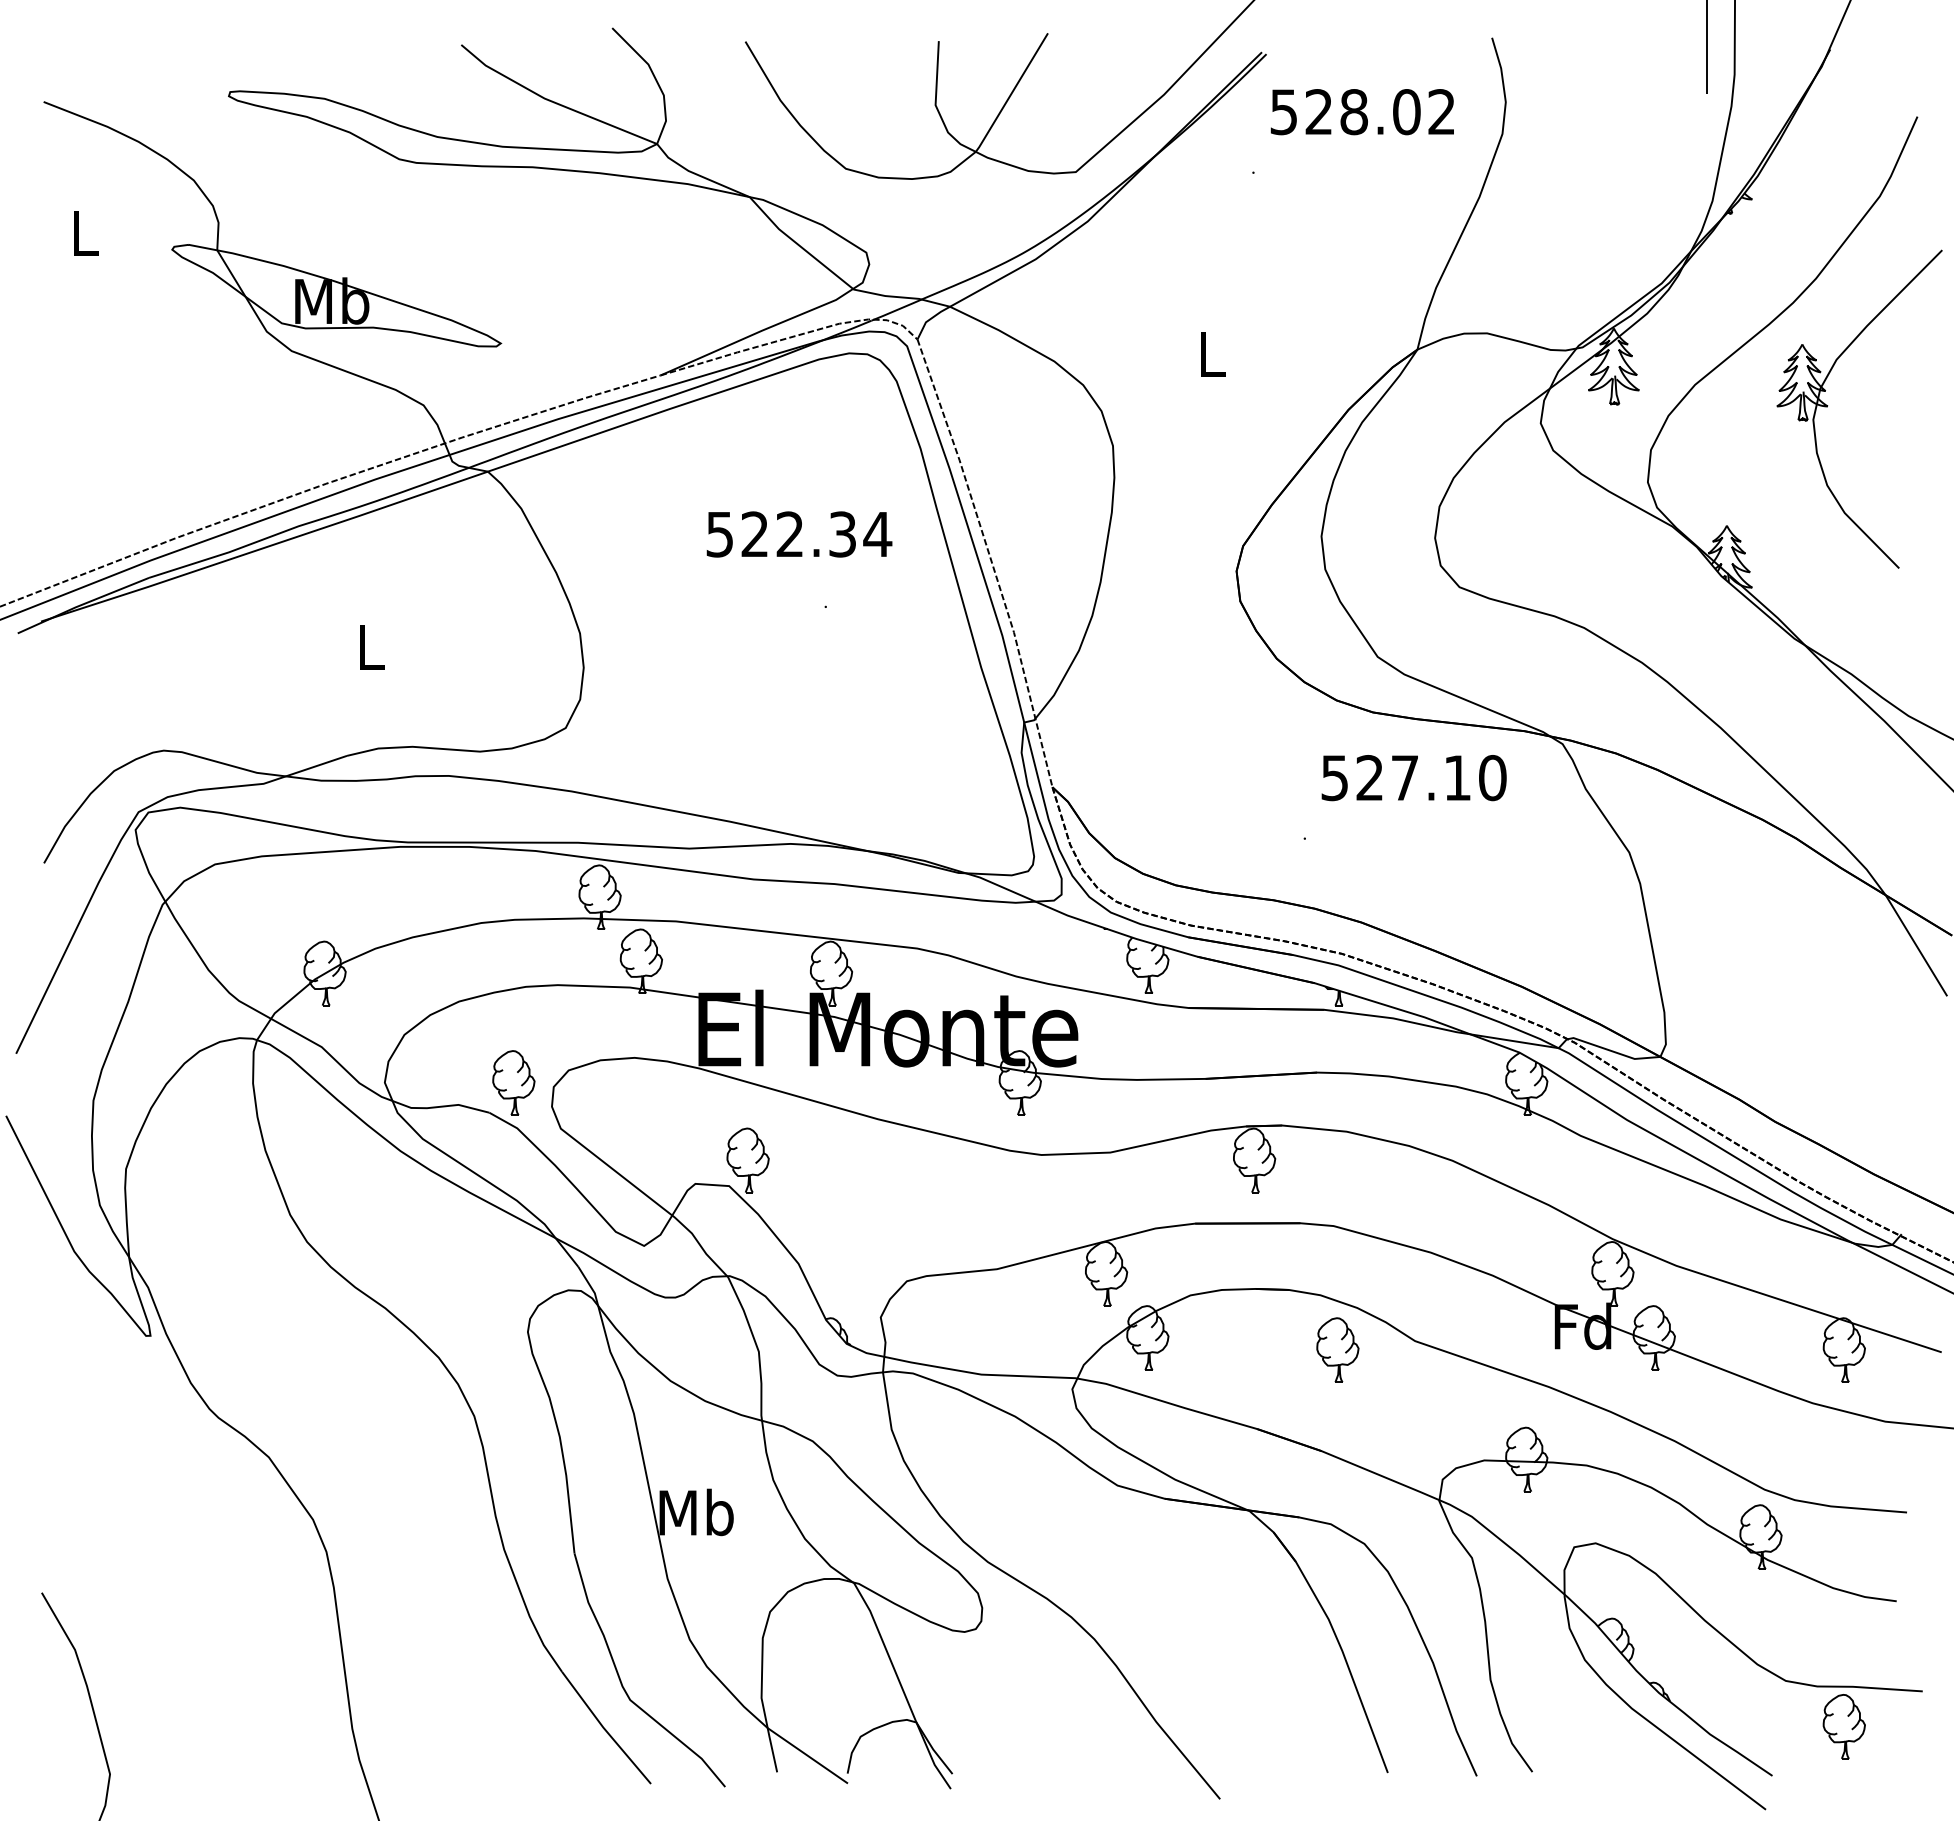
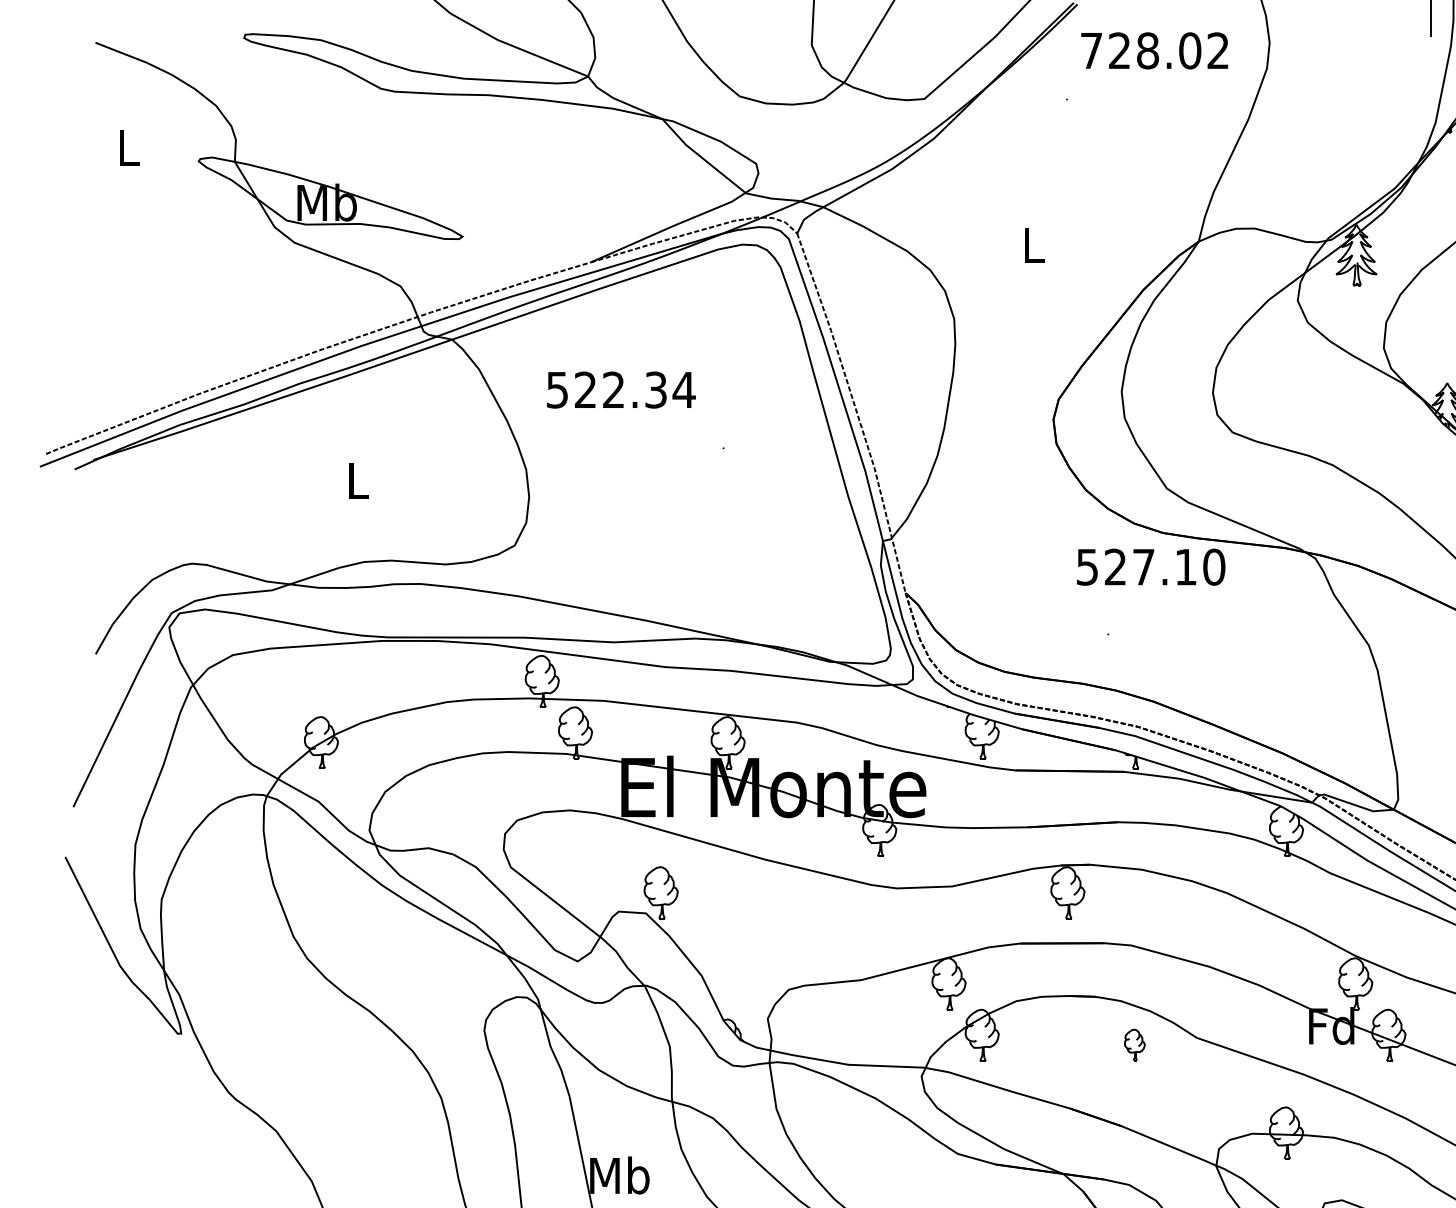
text: (1283, 112) -> (1091, 51), 528.02 -> 728.02
text: (799, 534) -> (621, 390), moved
text: (1413, 778) -> (1150, 567), moved
part: (513, 1082) -> (472, 830), removed
part: (1337, 1349) -> (1134, 1044), size x0.6

